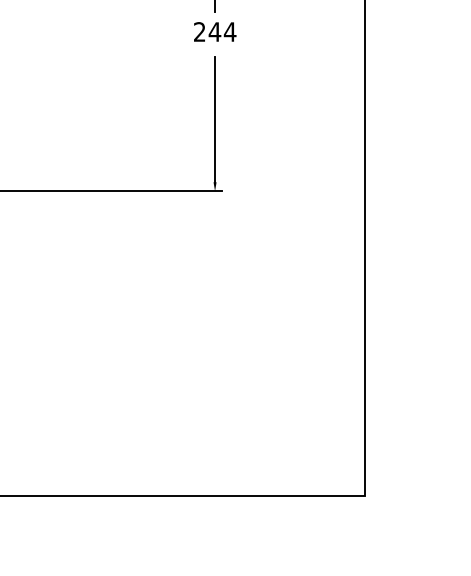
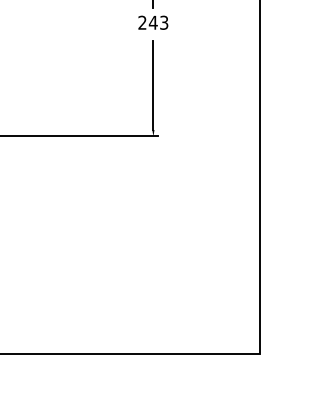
text: (229, 31) -> (163, 22), 244 -> 243

